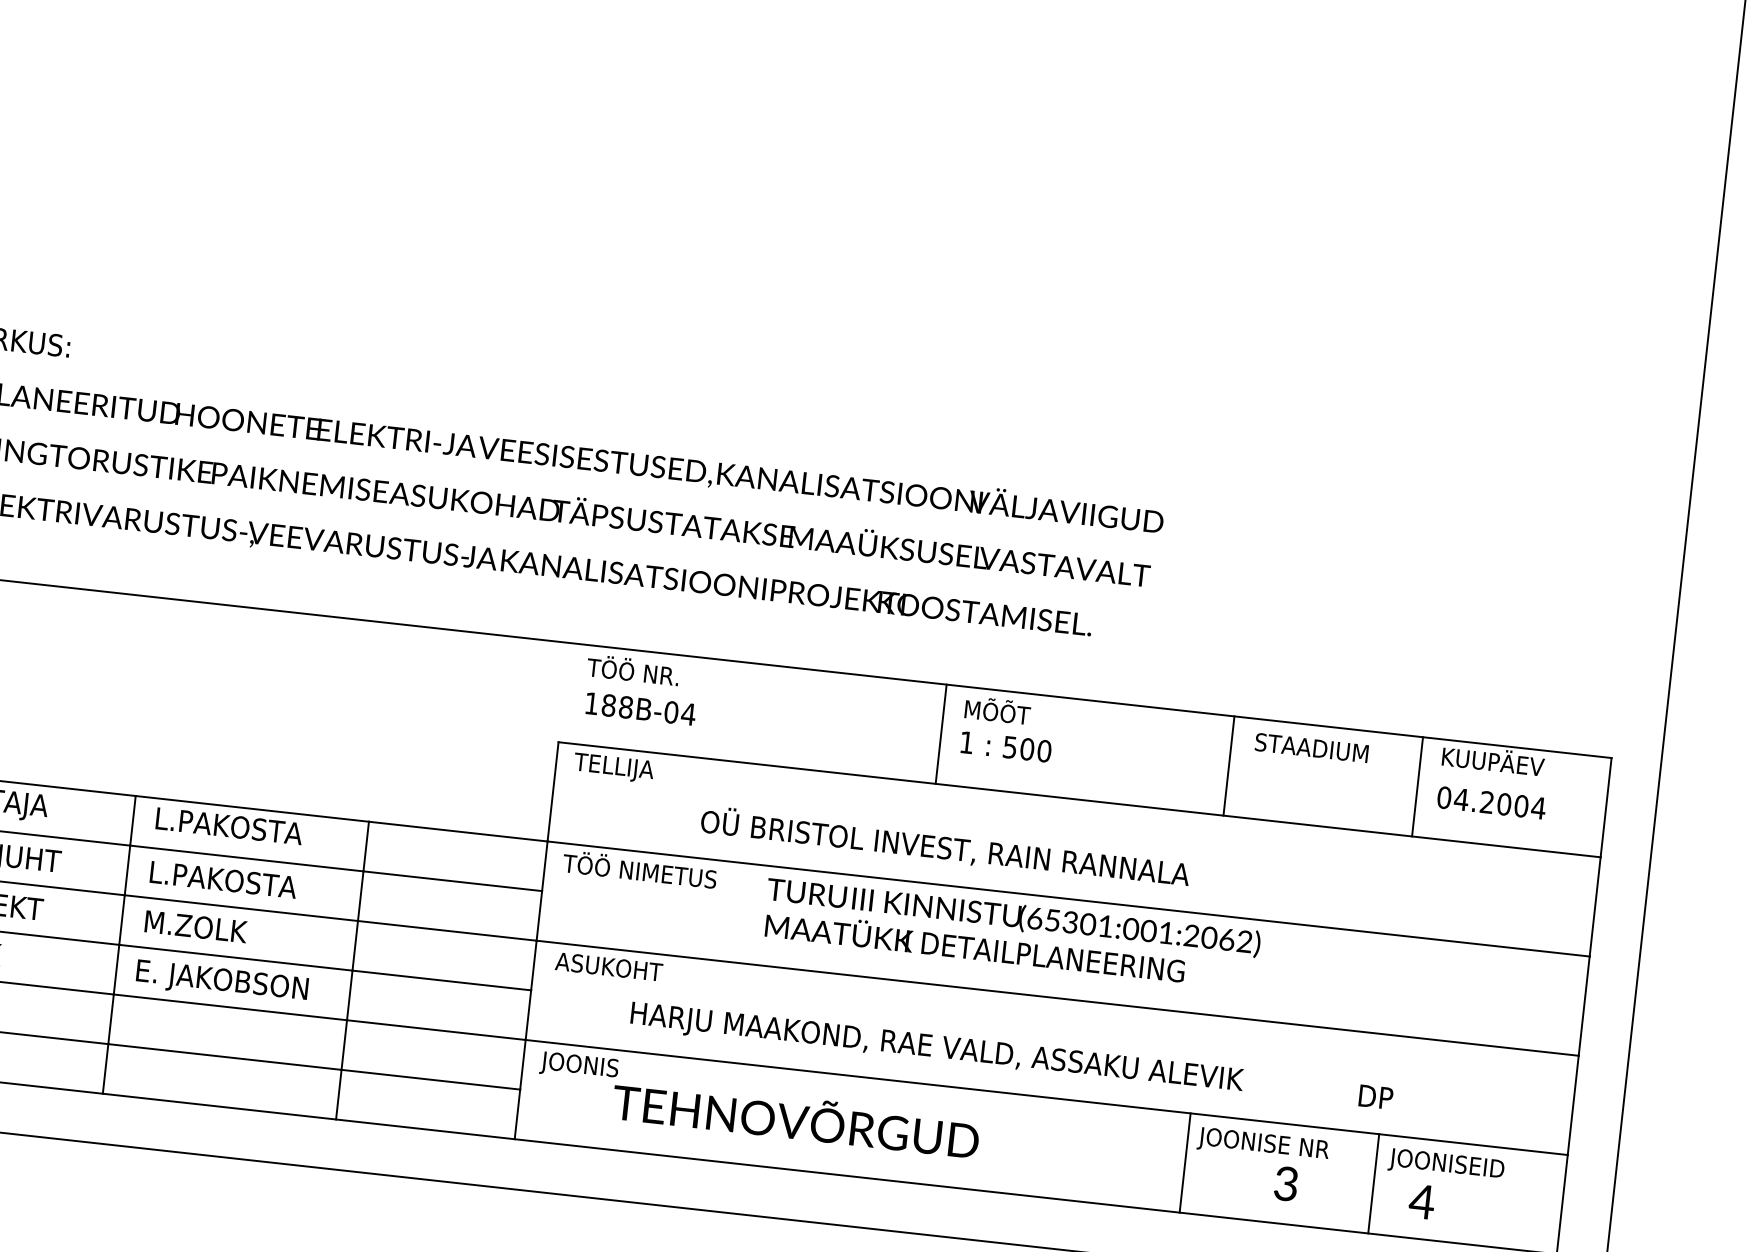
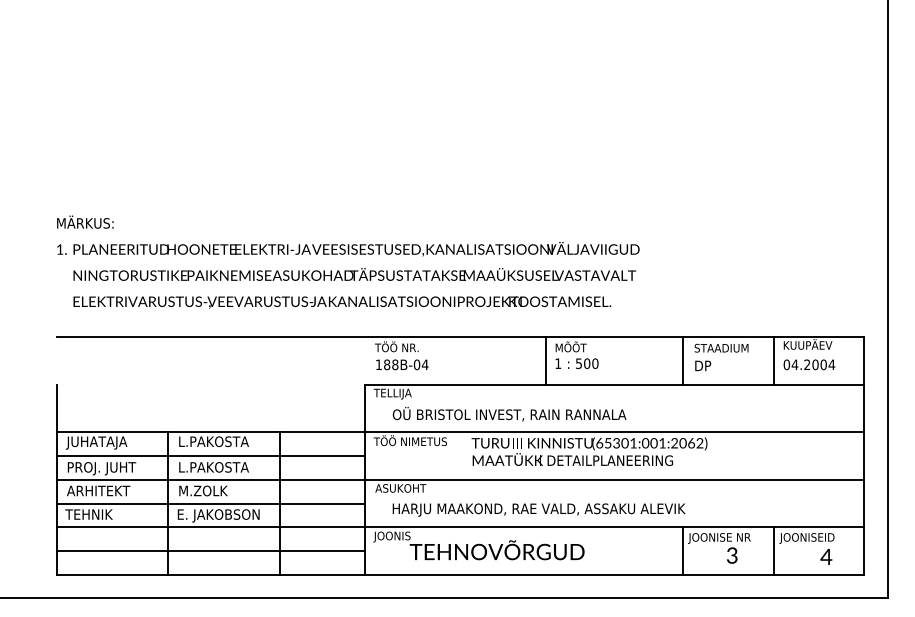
text: (945, 847) -> (509, 414), moved
text: (935, 1047) -> (538, 509), moved
text: (1376, 1096) -> (703, 365), moved
text: (1422, 1200) -> (826, 556), moved

